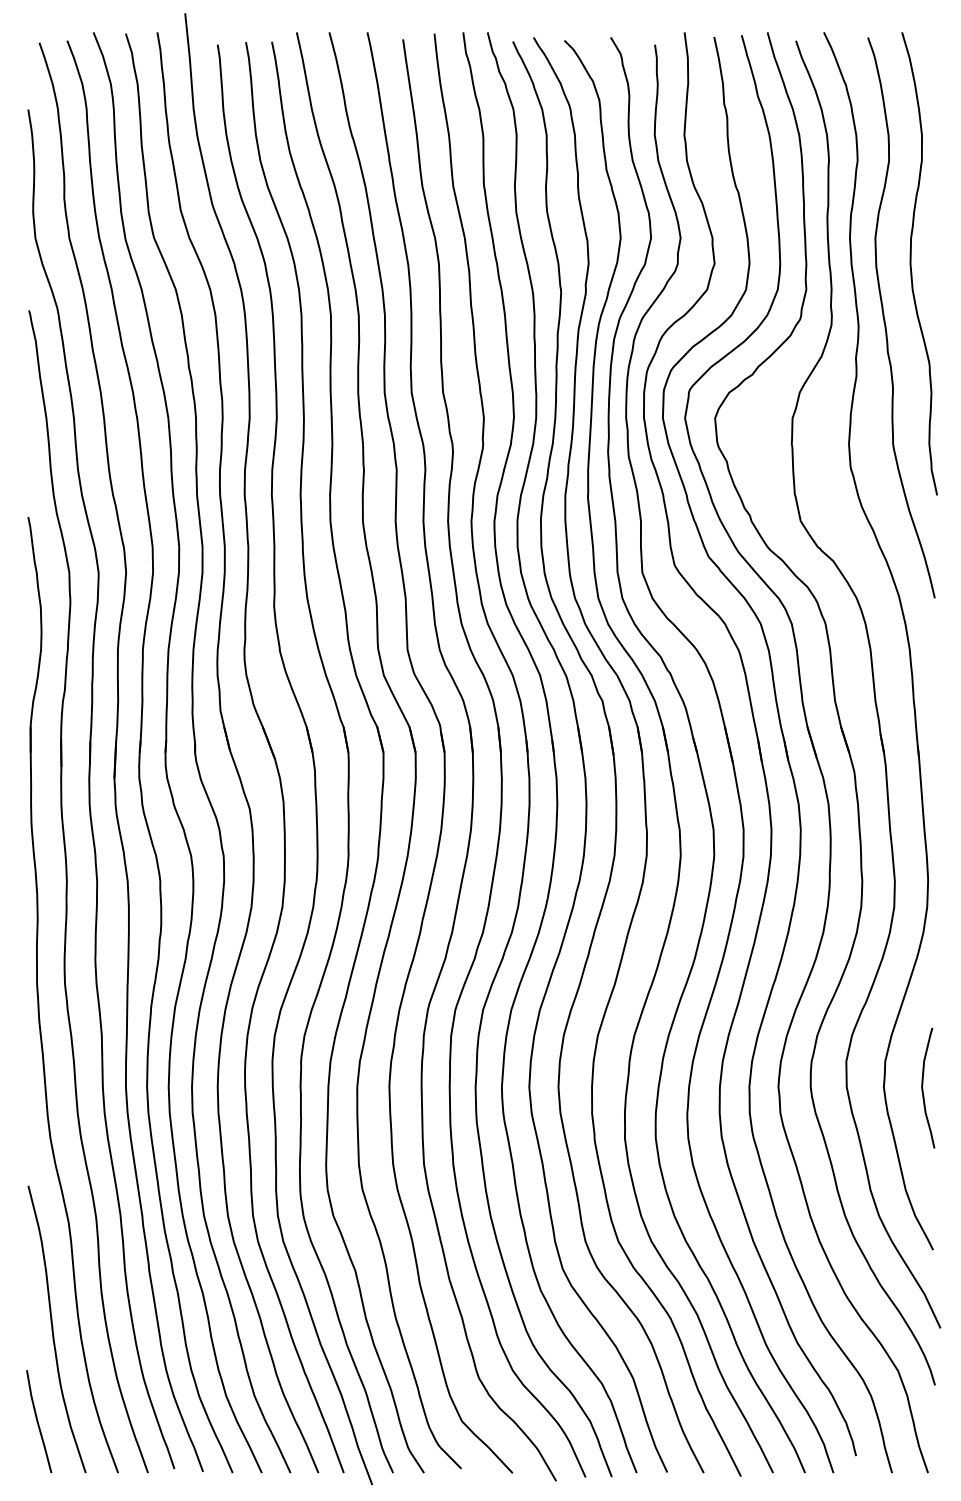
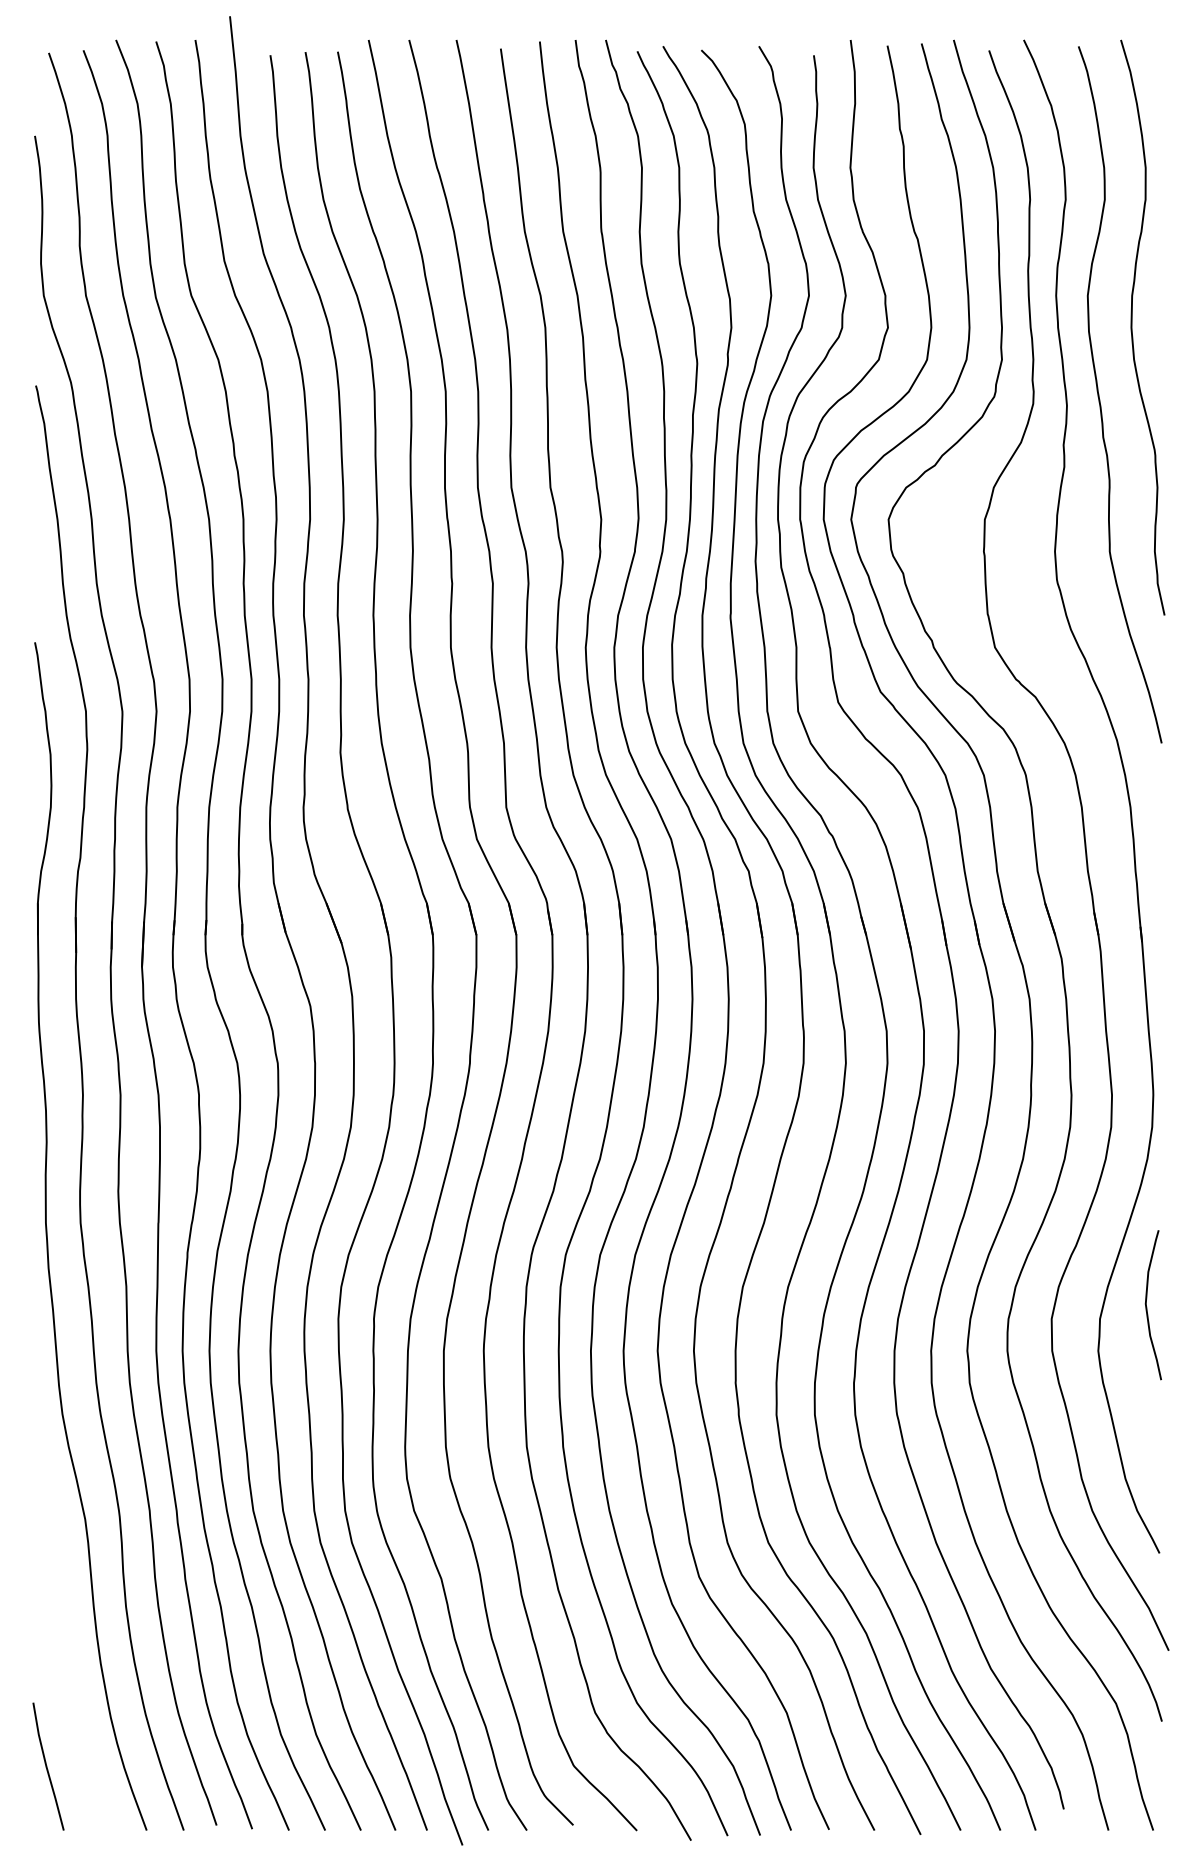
curve: (923, 1090) -> (1147, 1307), moved
curve: (53, 1330) -> (66, 1653), removed

